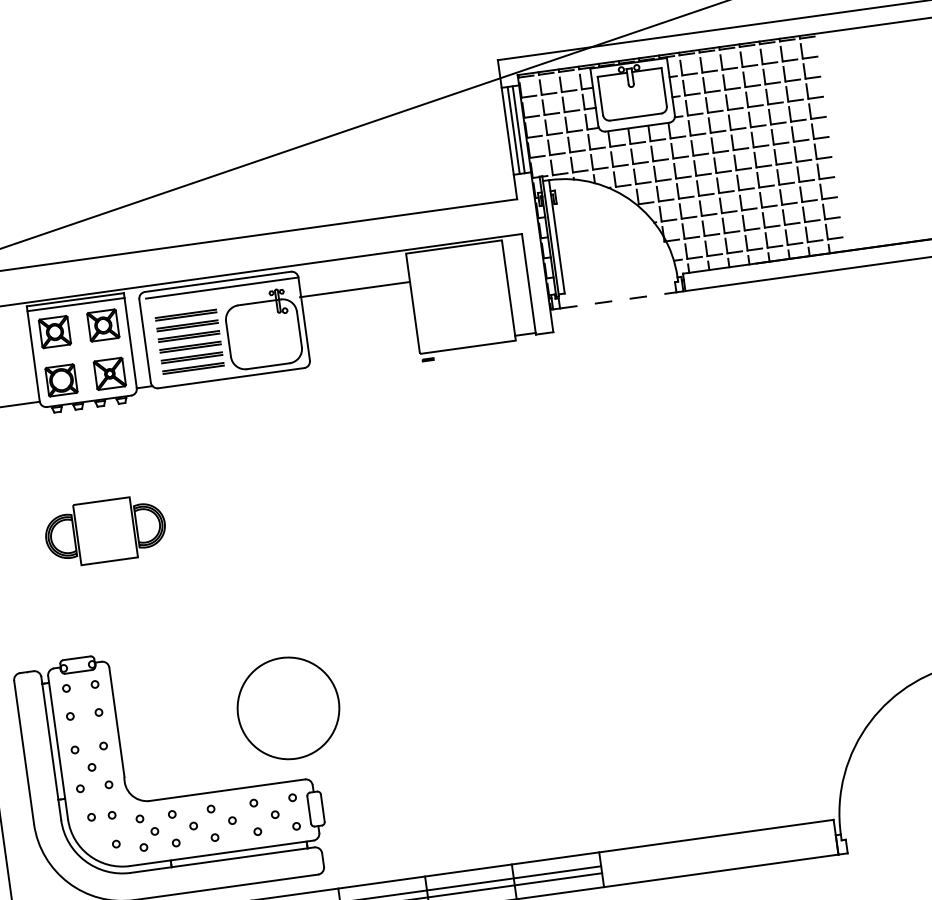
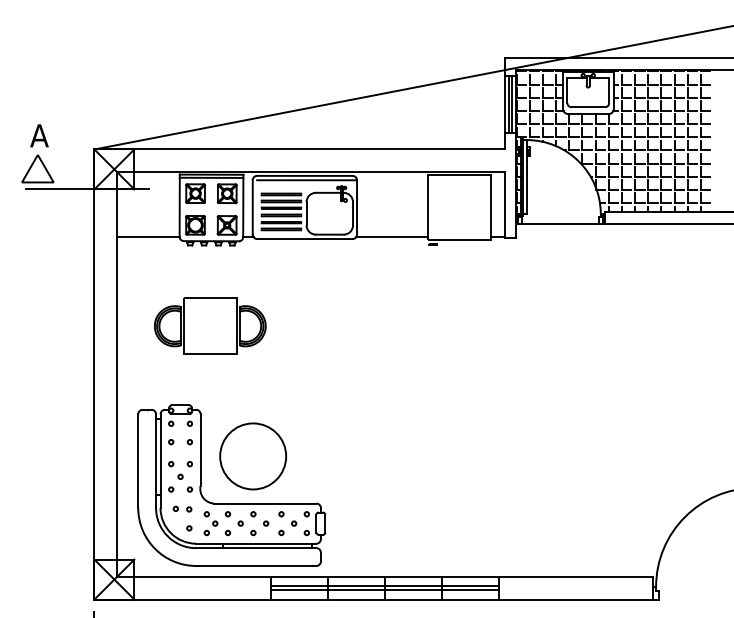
line: (355, 290) -> (392, 237), moved
line: (619, 300) -> (561, 223), dashed -> solid
part: (105, 530) -> (210, 325), size x1.43
circle: (288, 708) -> (253, 456), moved

